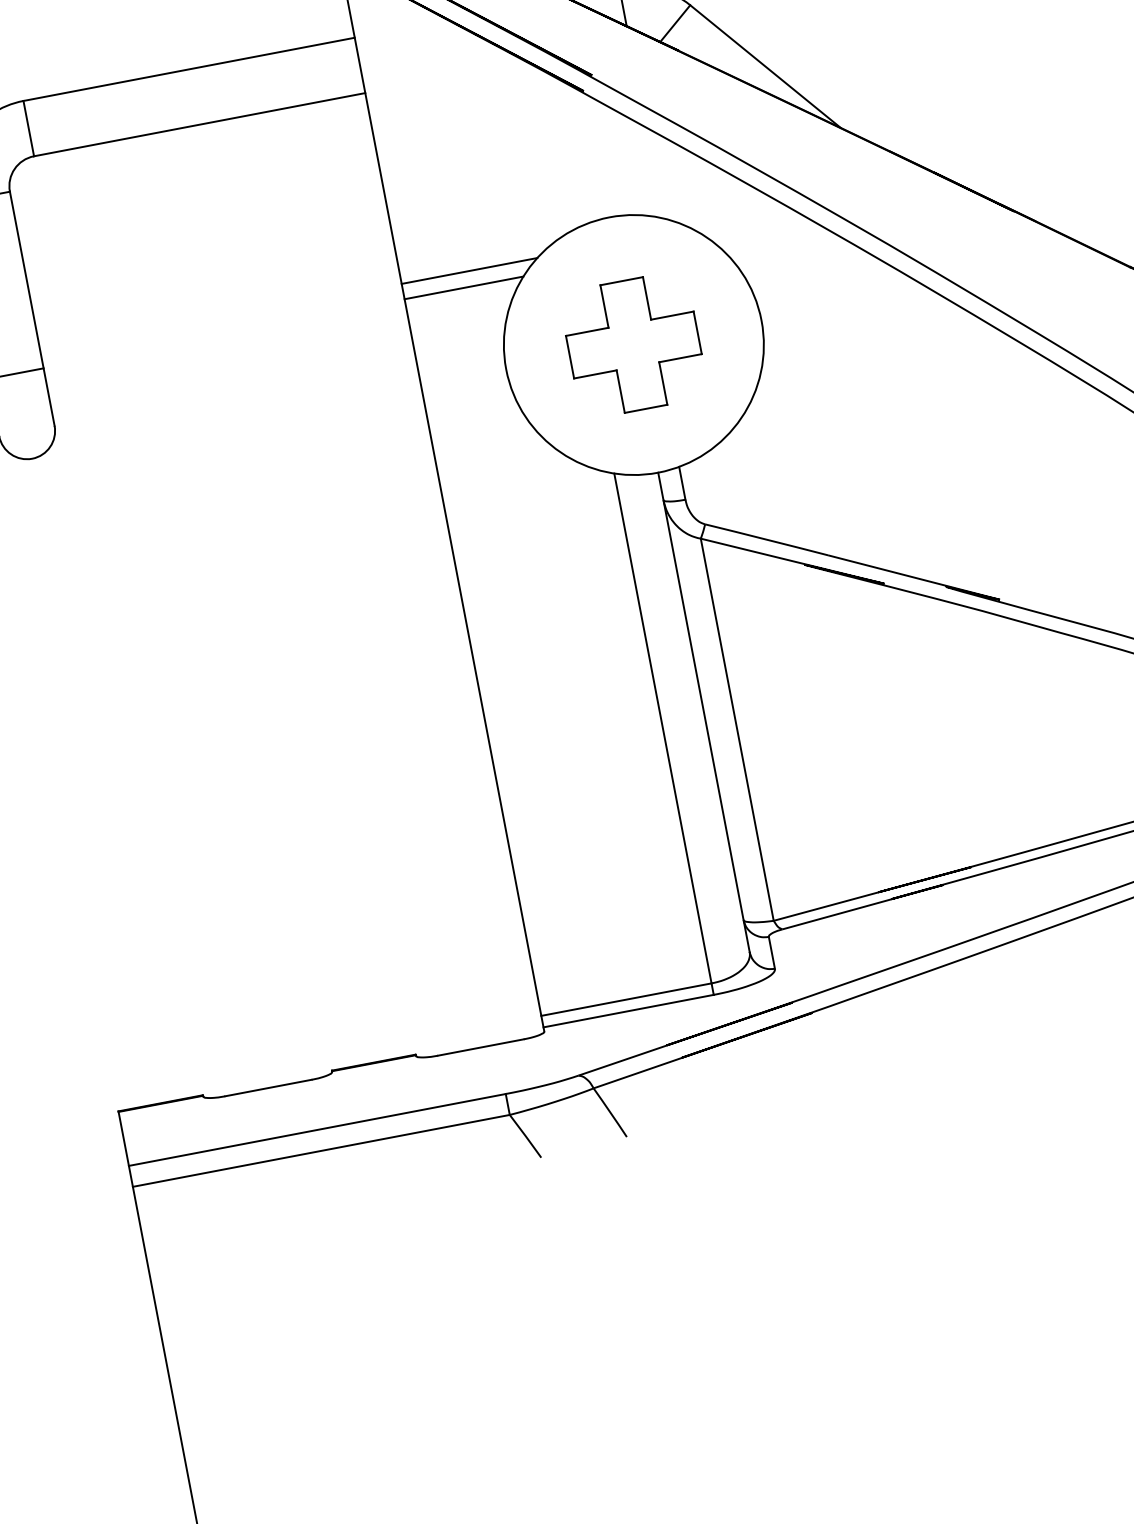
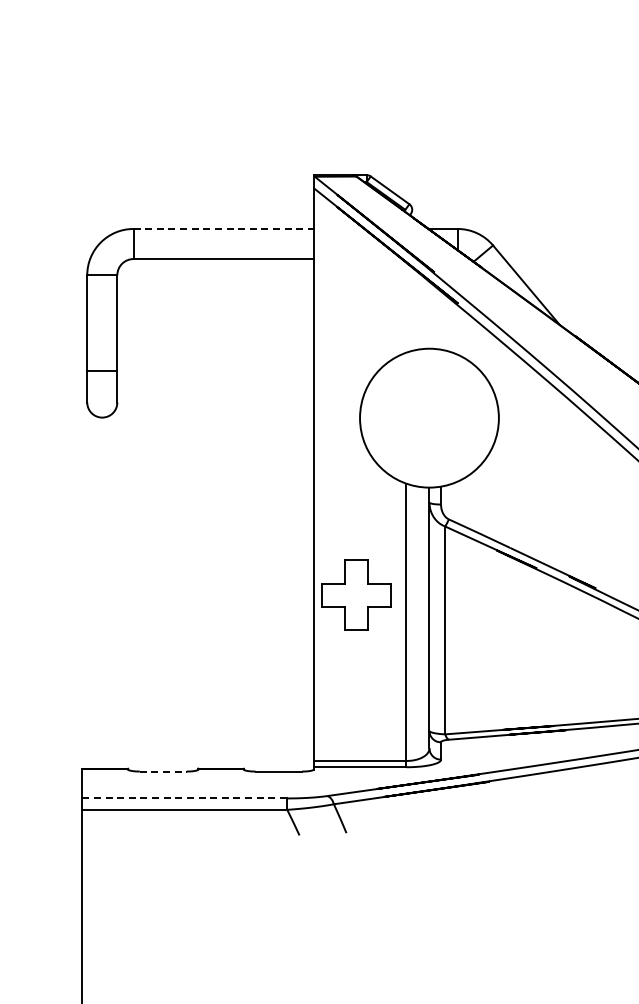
line: (190, 68) -> (224, 228), solid -> dashed
line: (469, 270) -> (350, 362), removed
line: (463, 288) -> (345, 371), removed
part: (633, 343) -> (356, 594), moved
line: (268, 1087) -> (163, 771), solid -> dashed
line: (318, 1129) -> (185, 798), solid -> dashed

